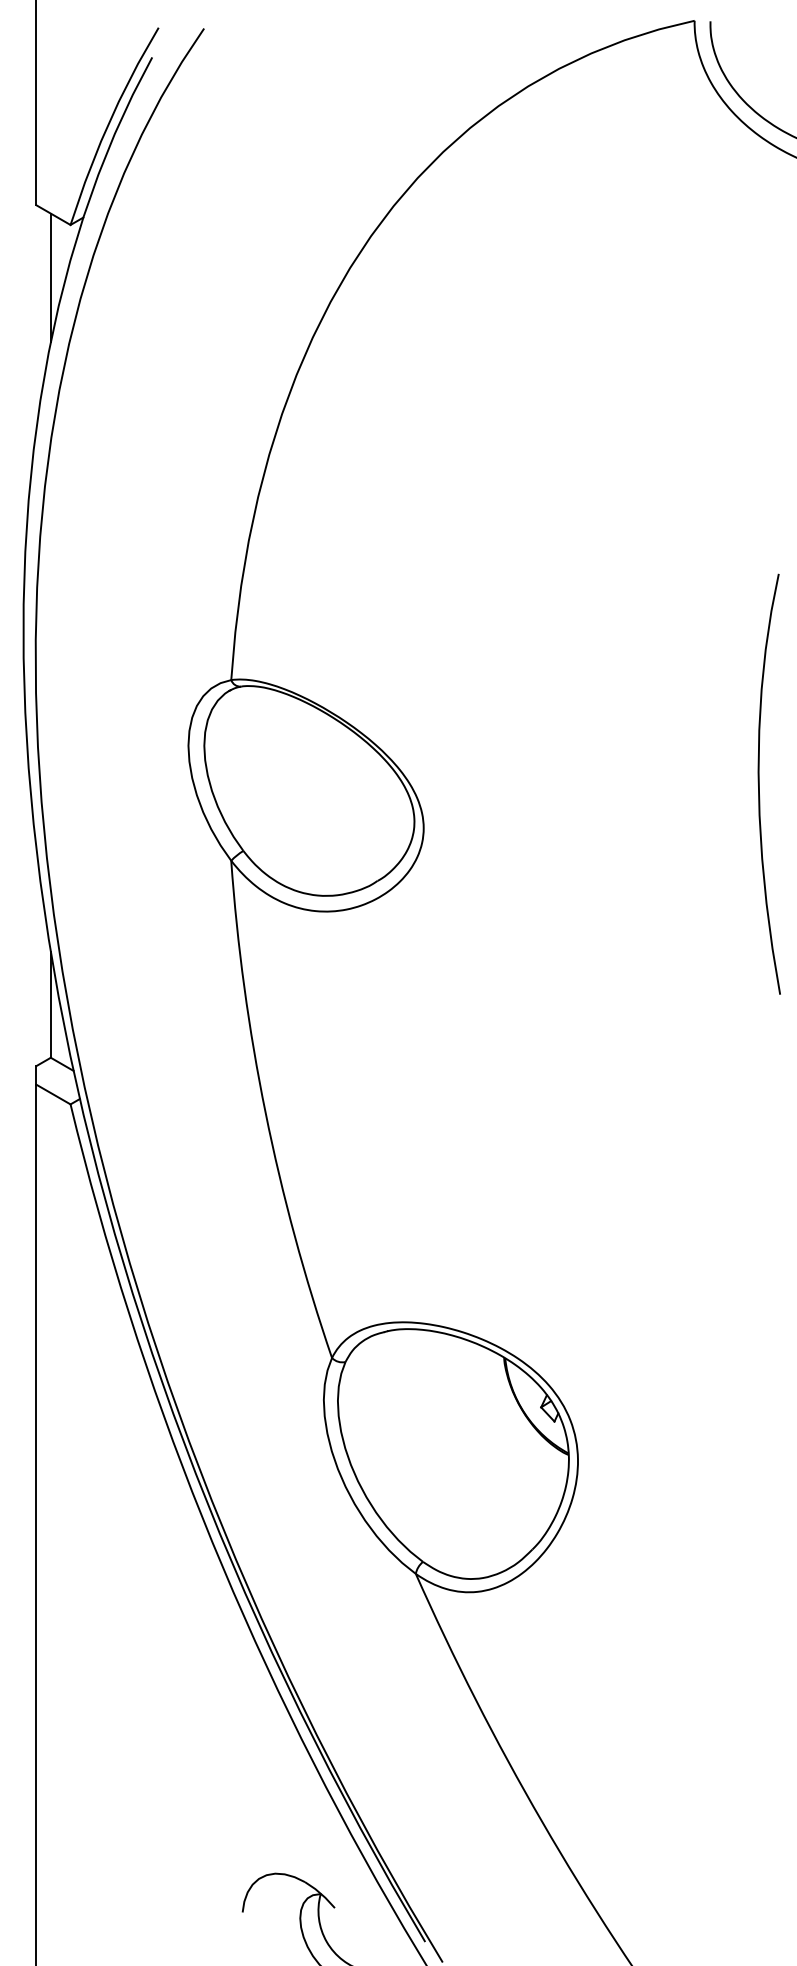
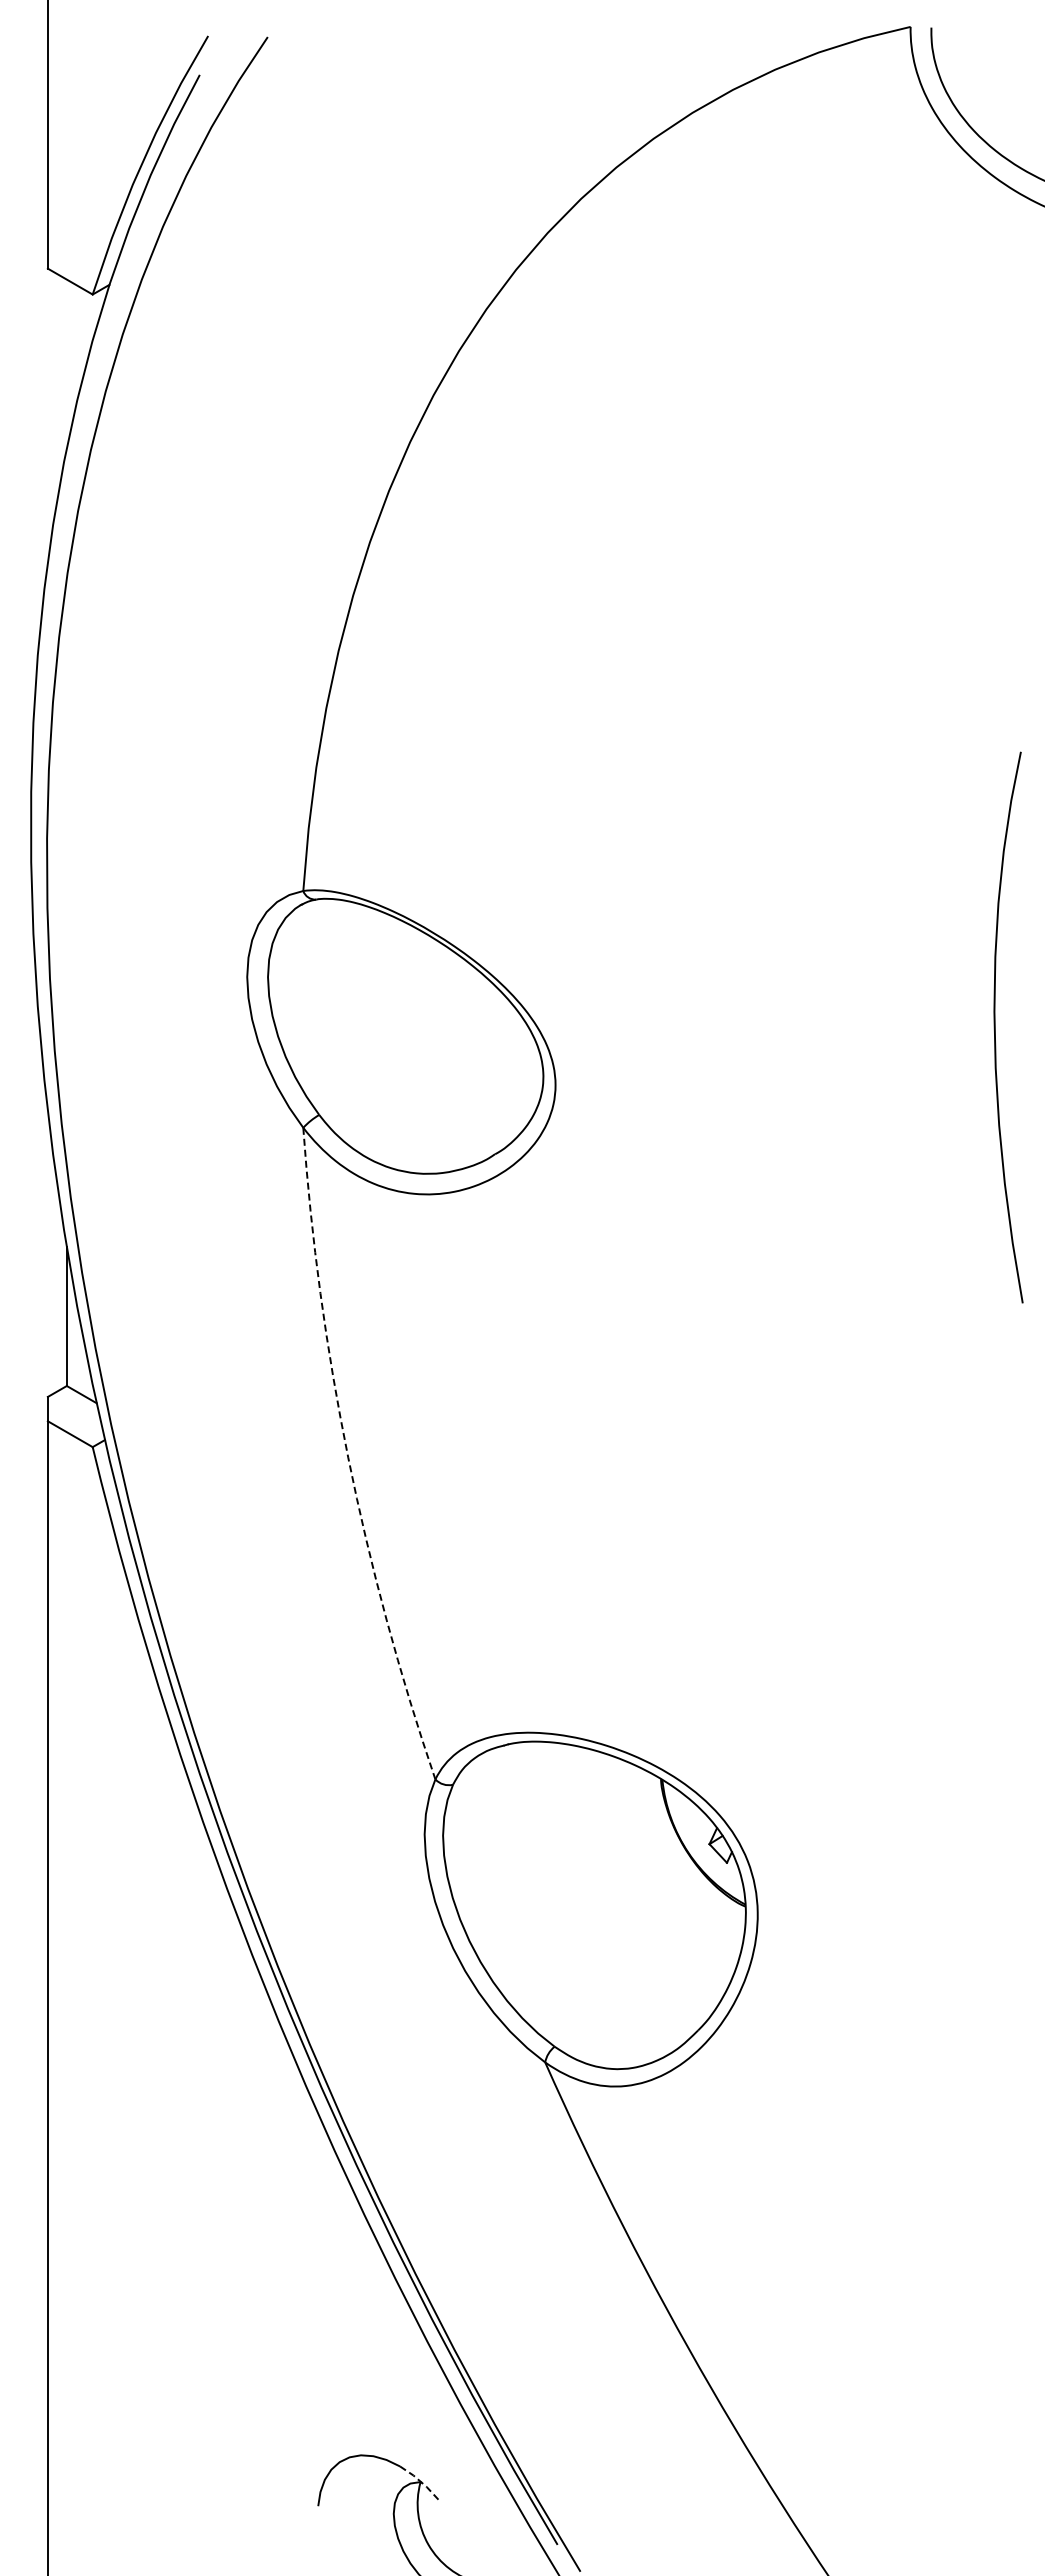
line: (50, 277) -> (66, 363), removed
arc: (265, 1112) -> (348, 1457), solid -> dashed
line: (320, 1893) -> (420, 2481), solid -> dashed

